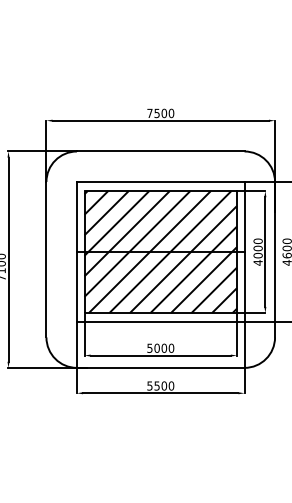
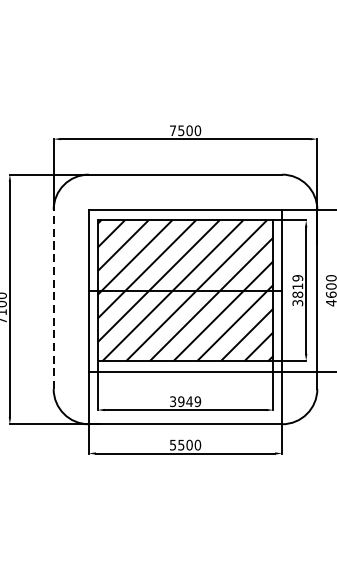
text: (257, 251) -> (297, 290), 4000 -> 3819
line: (46, 259) -> (53, 299), solid -> dashed
text: (160, 347) -> (185, 400), 5000 -> 3949

